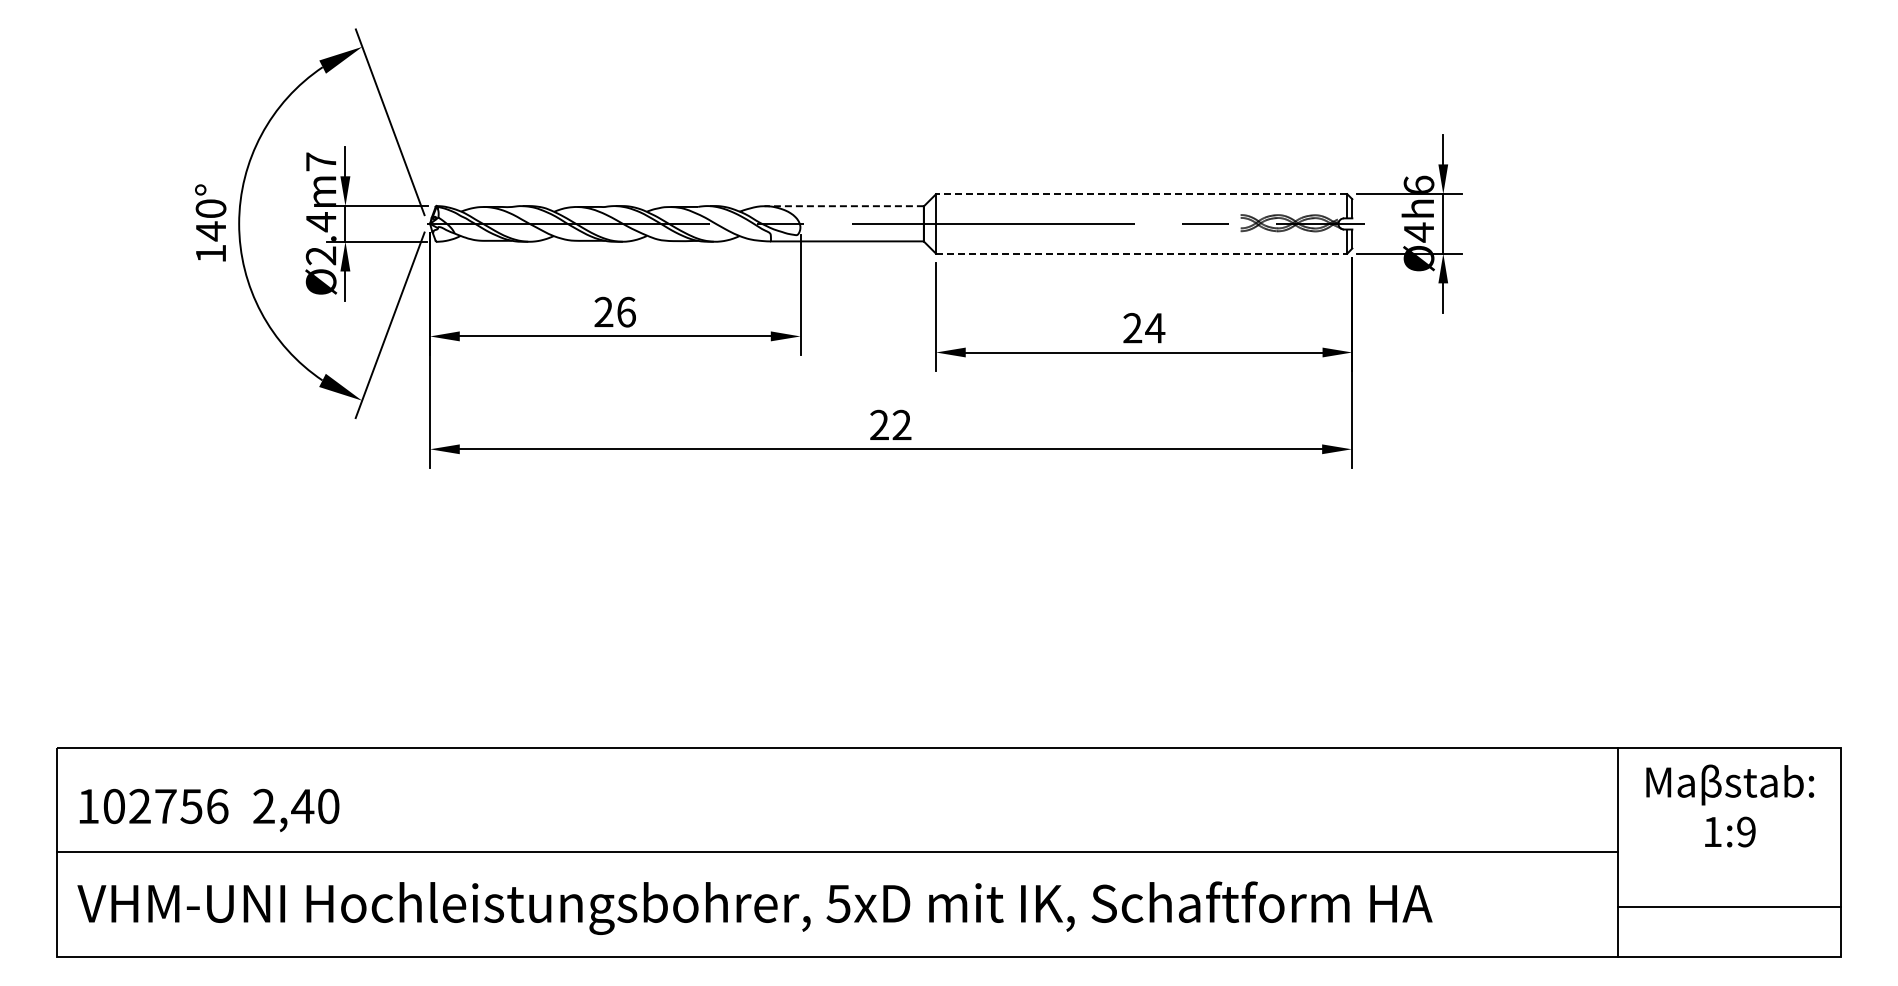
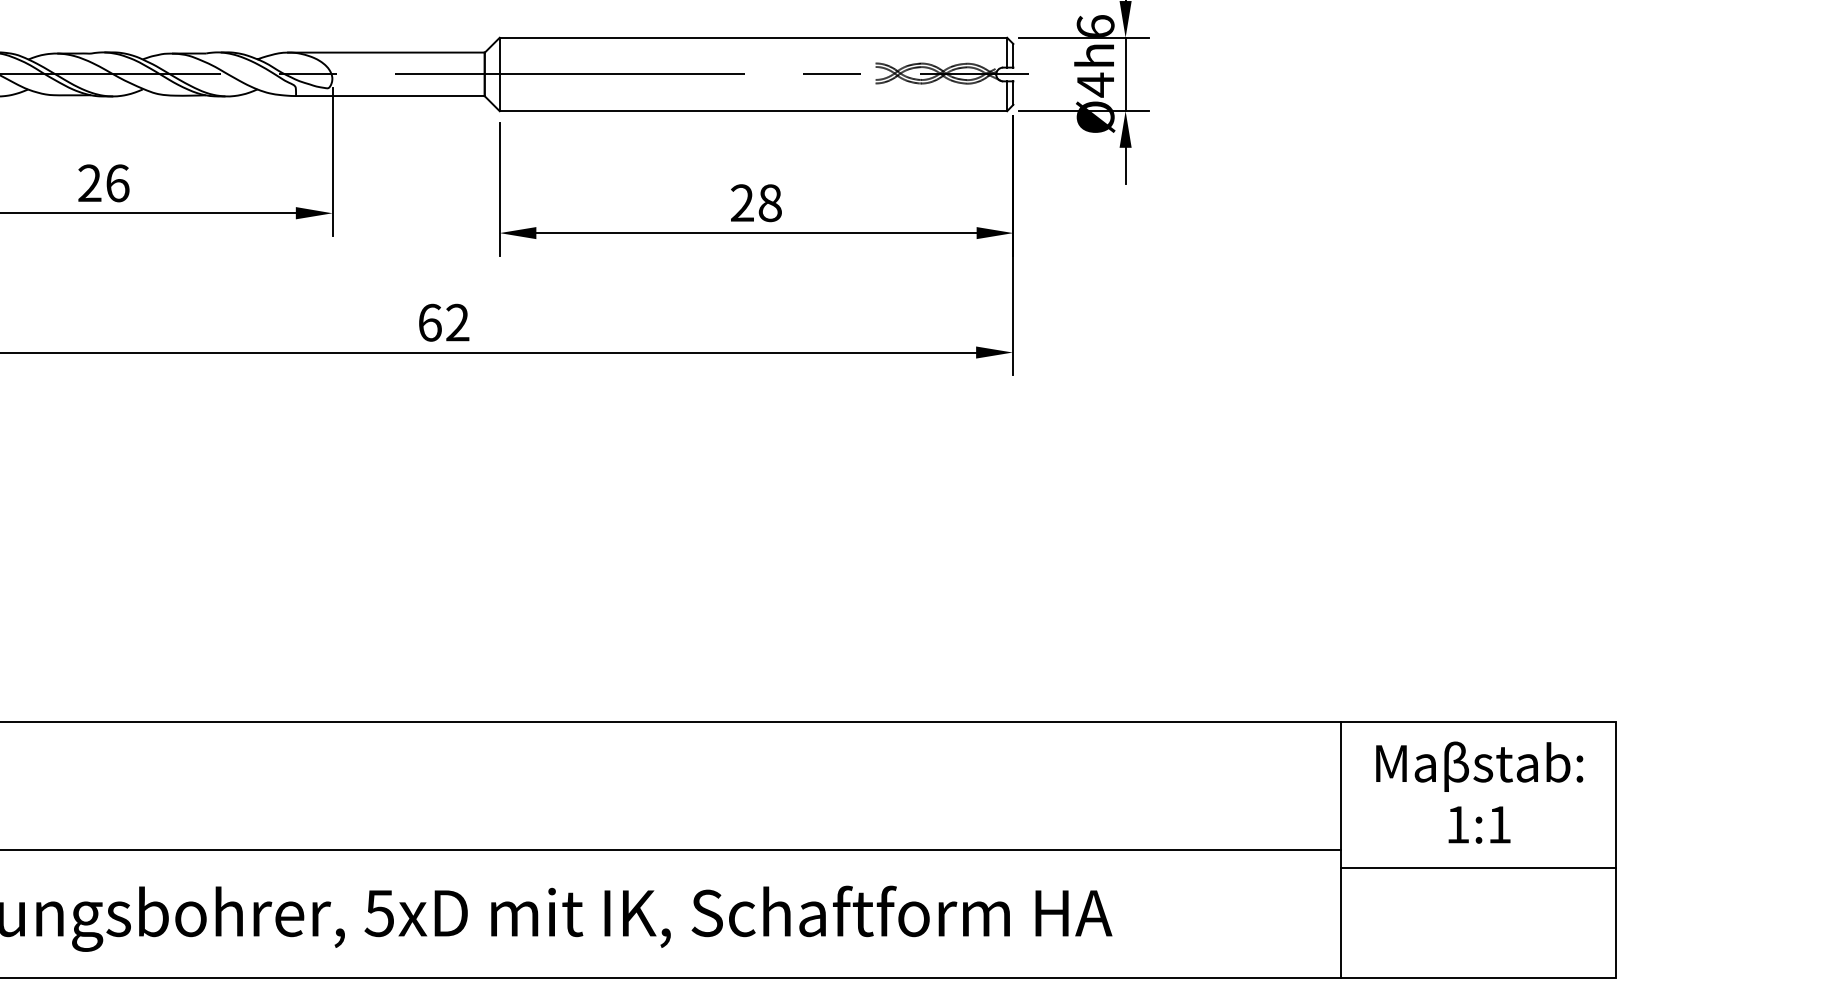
line: (1141, 194) -> (753, 38), dashed -> solid
line: (844, 206) -> (386, 52), dashed -> solid
line: (1141, 253) -> (753, 110), dashed -> solid
text: (1155, 328) -> (770, 203), 24 -> 28
text: (879, 424) -> (429, 321), 22 -> 62
text: (1746, 831) -> (1499, 824), 1:9 -> 1:1
line: (1729, 907) -> (1478, 868), moved

